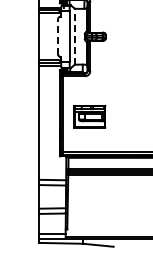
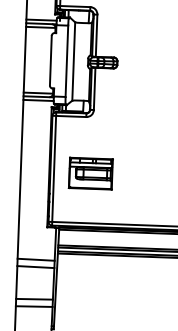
line: (58, 36) -> (51, 60), dashed -> solid
line: (74, 36) -> (73, 61), dashed -> solid

